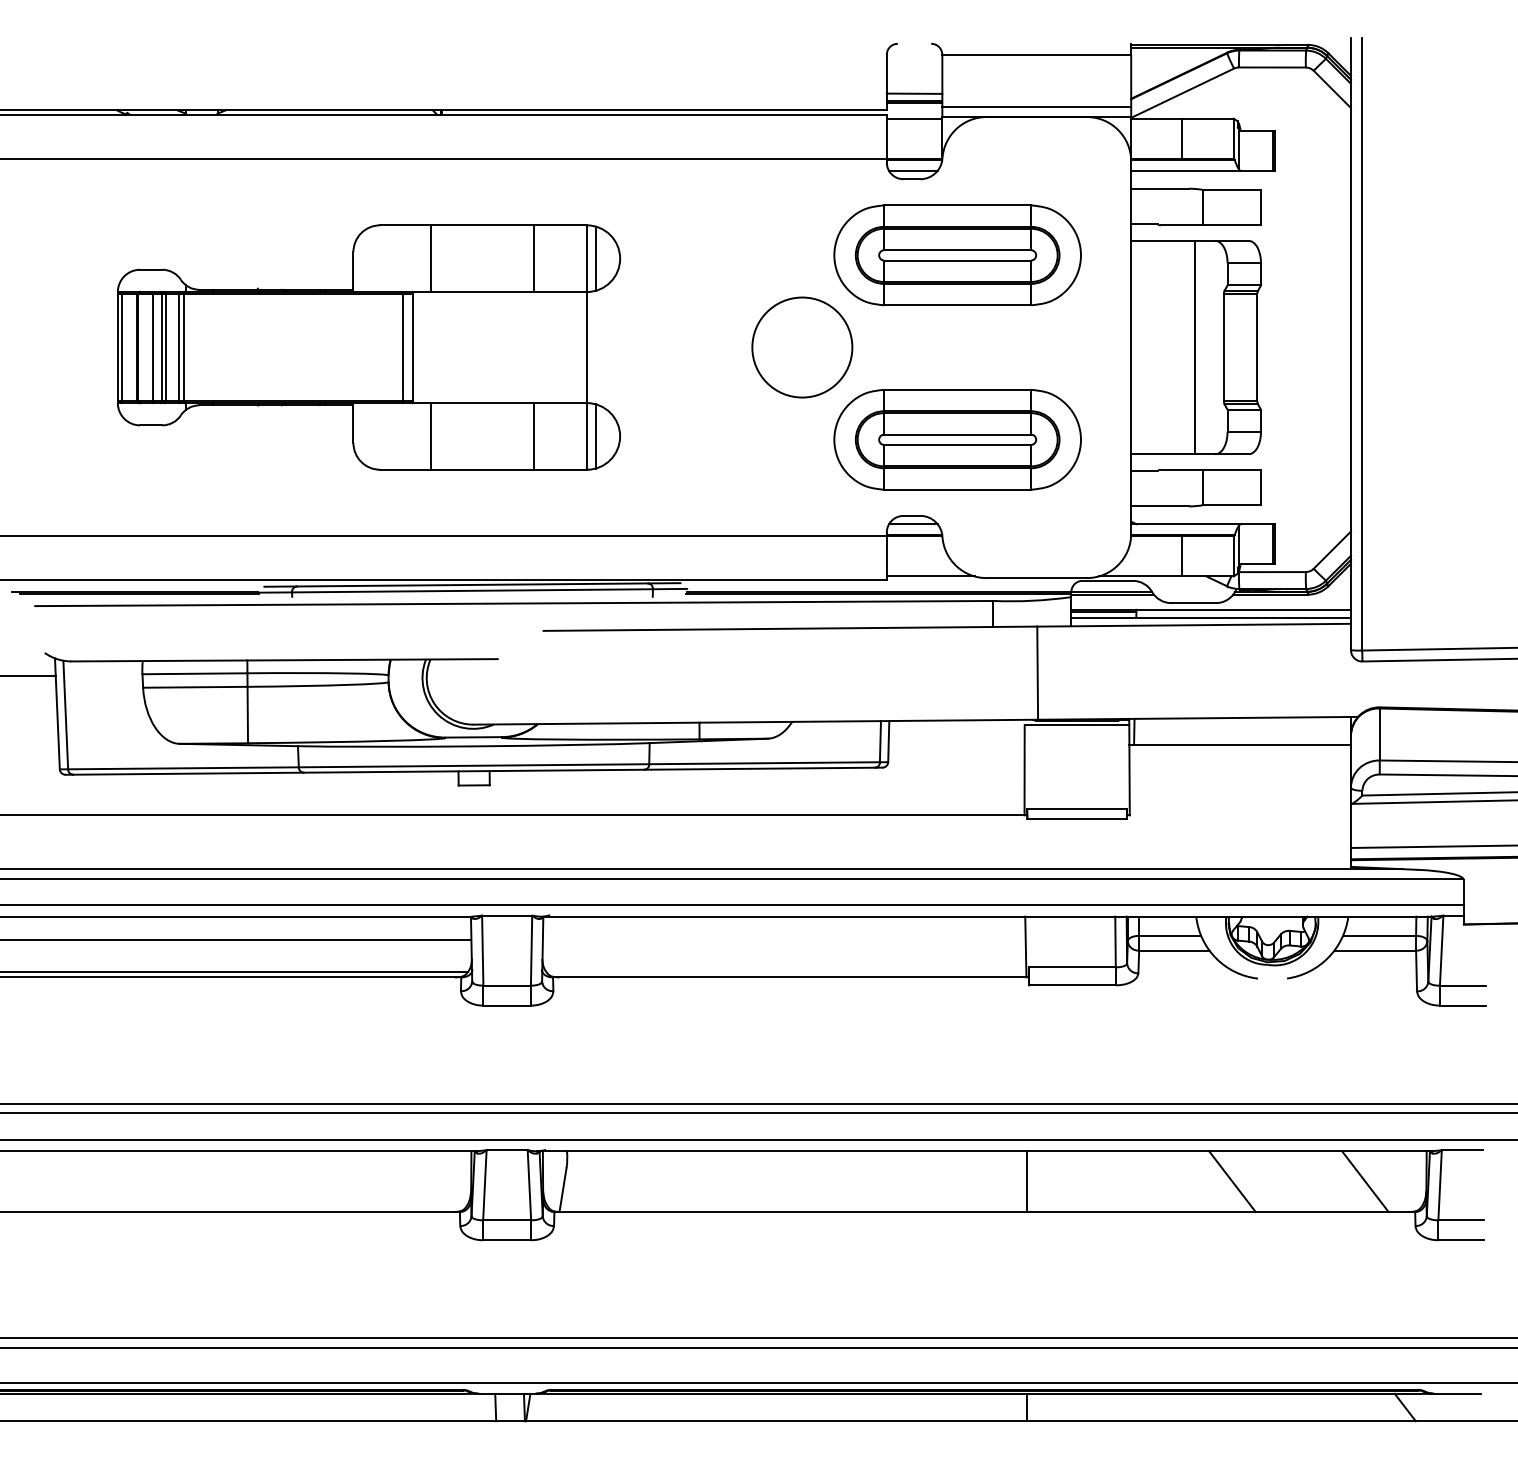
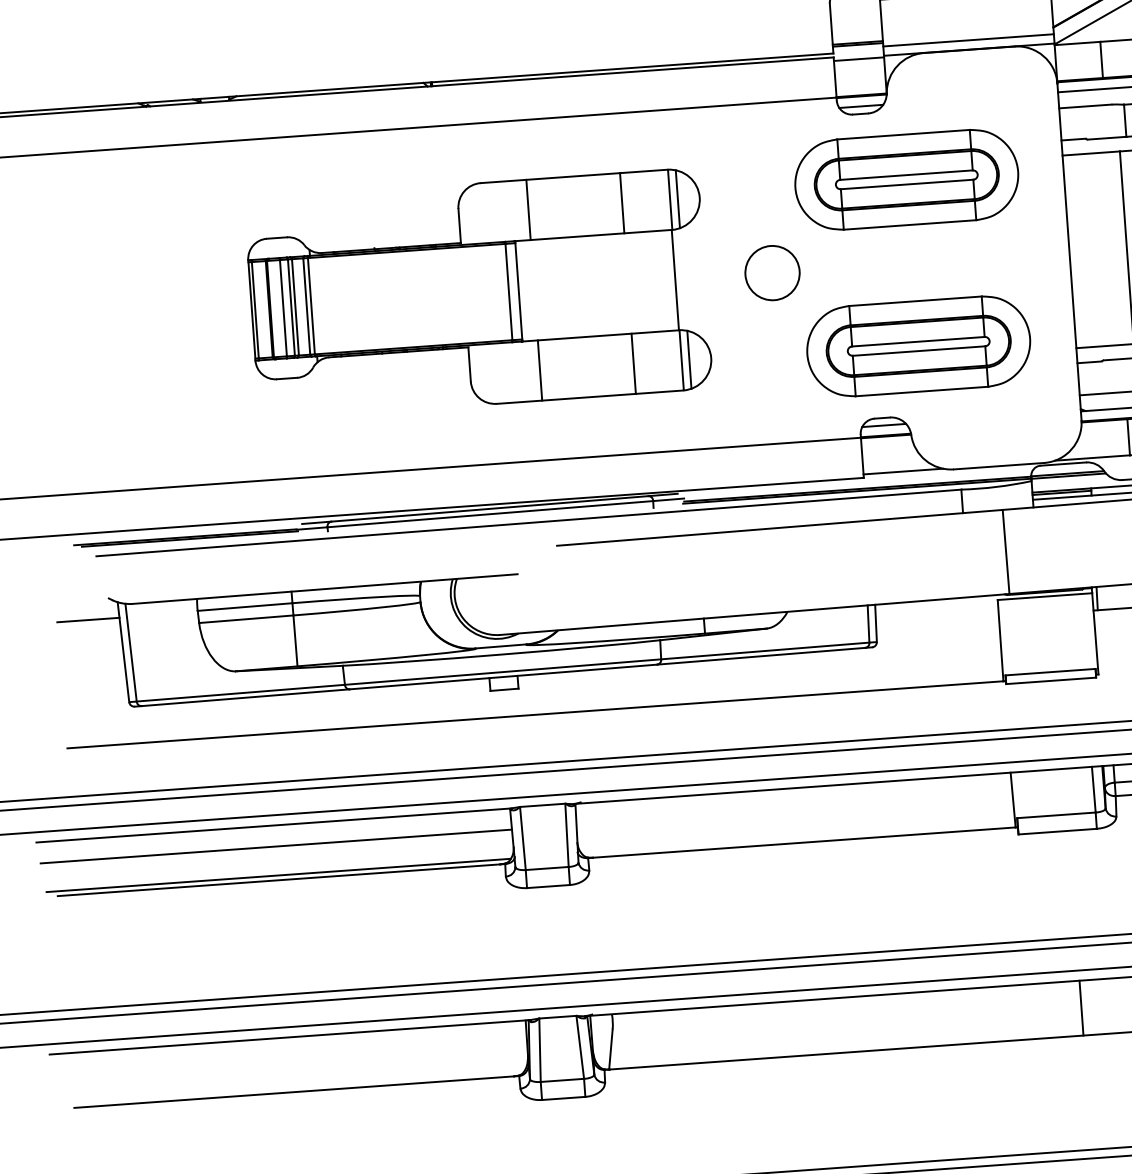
line: (914, 93) -> (857, 36), removed
part: (369, 347) -> (479, 294), moved
circle: (802, 347) -> (772, 273), size x0.6
line: (1026, 1181) -> (1081, 1008), moved

